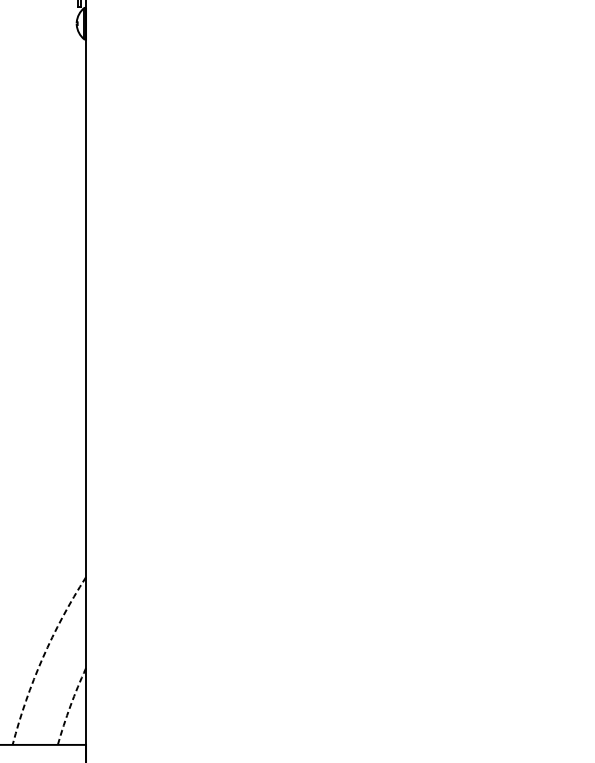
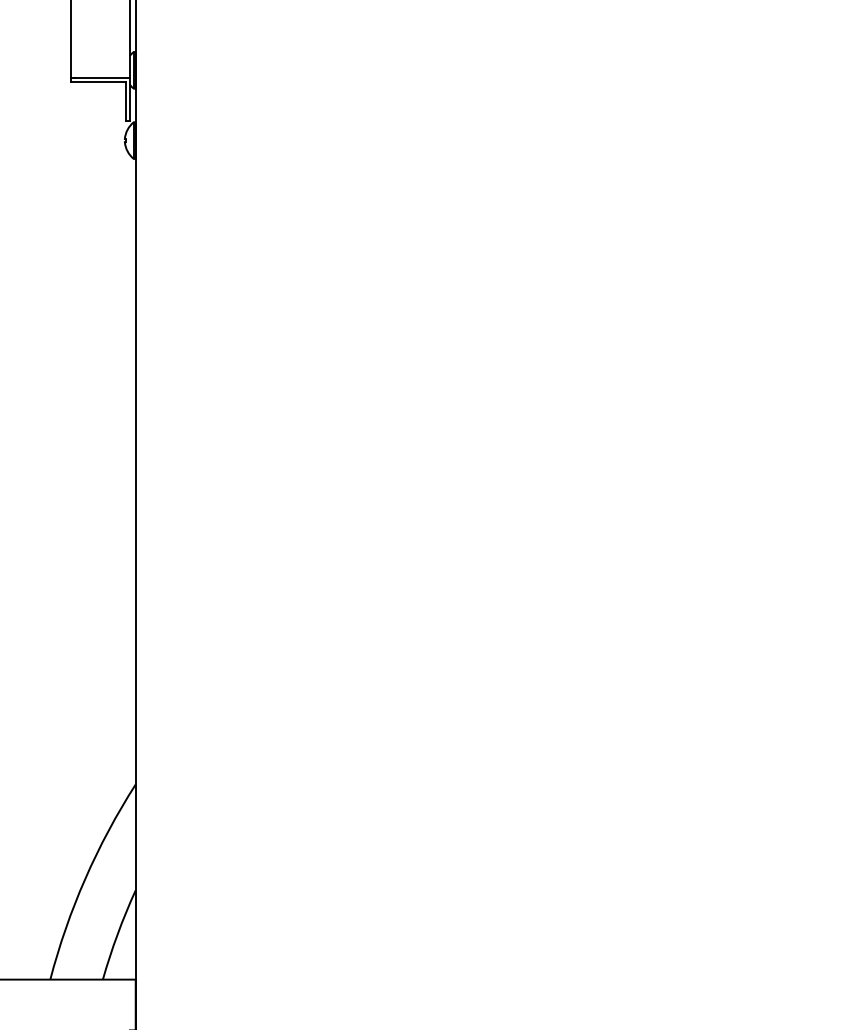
arc: (42, 657) -> (85, 878), dashed -> solid
arc: (70, 706) -> (117, 934), dashed -> solid

